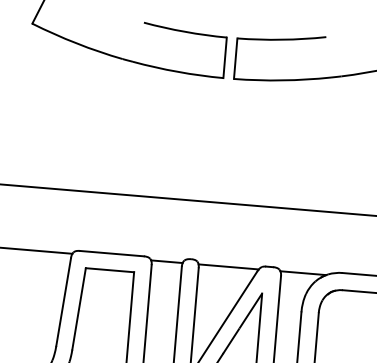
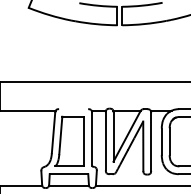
line: (111, 254) -> (73, 109), removed

